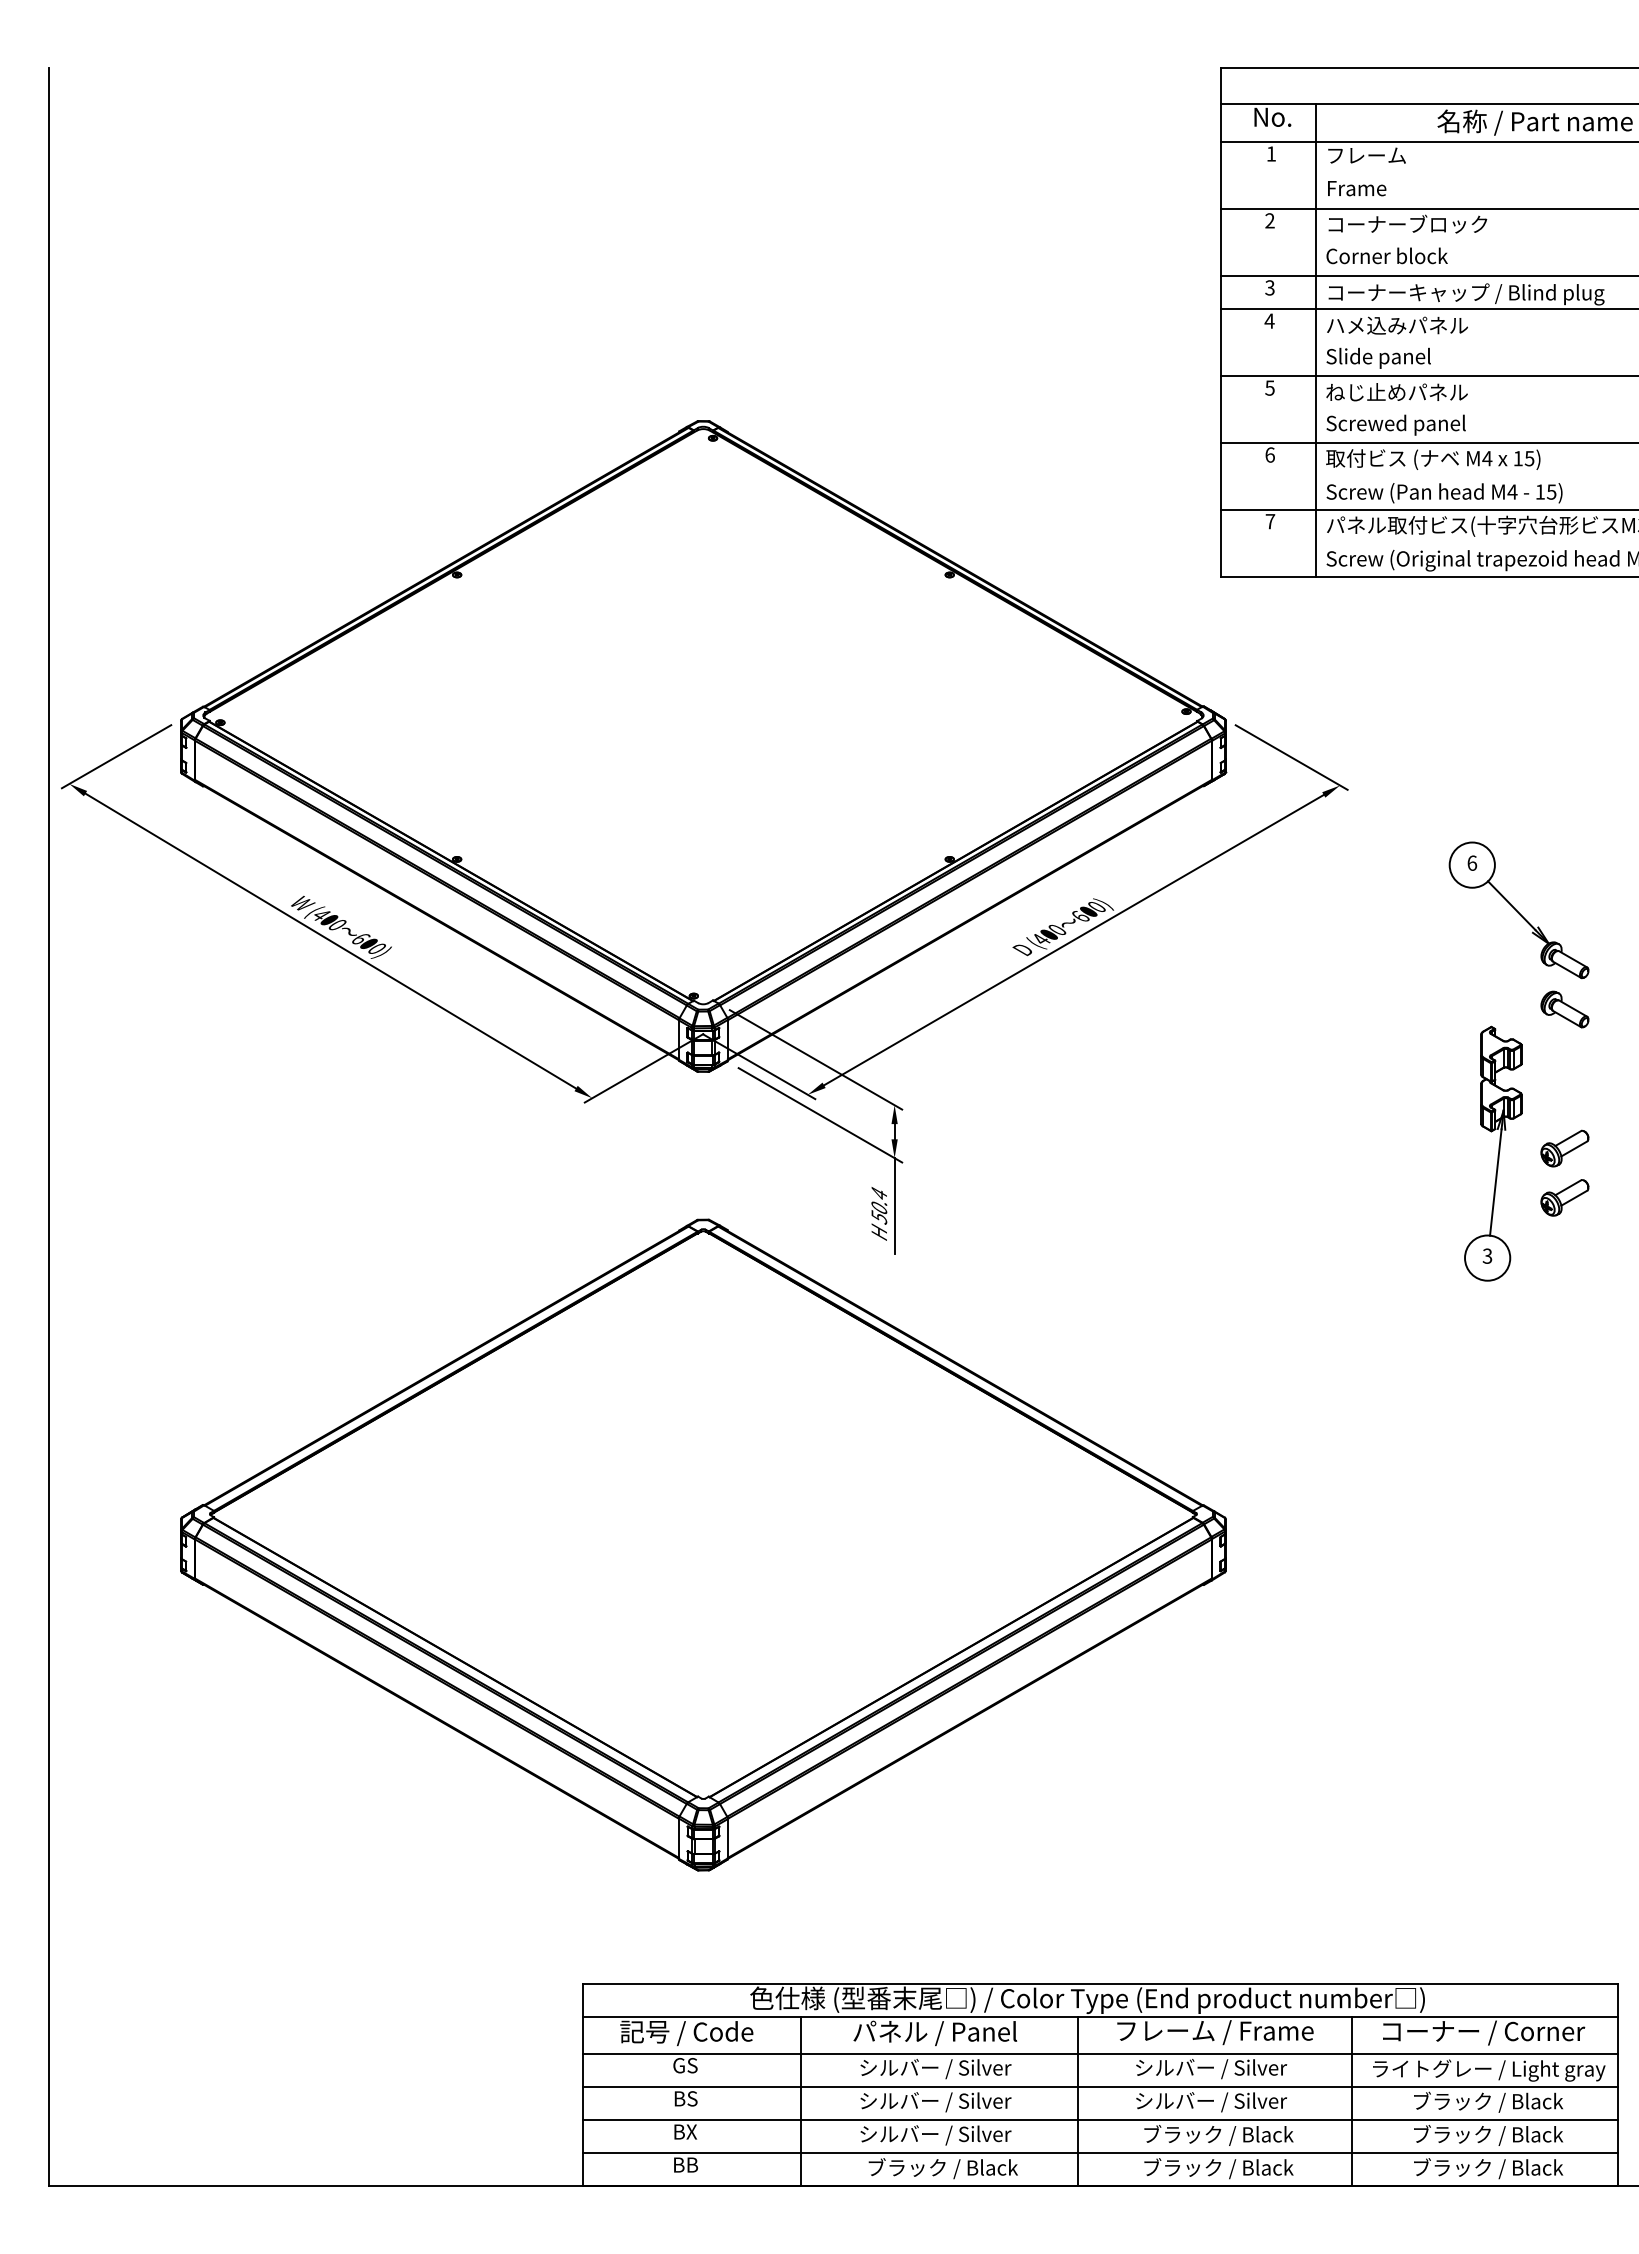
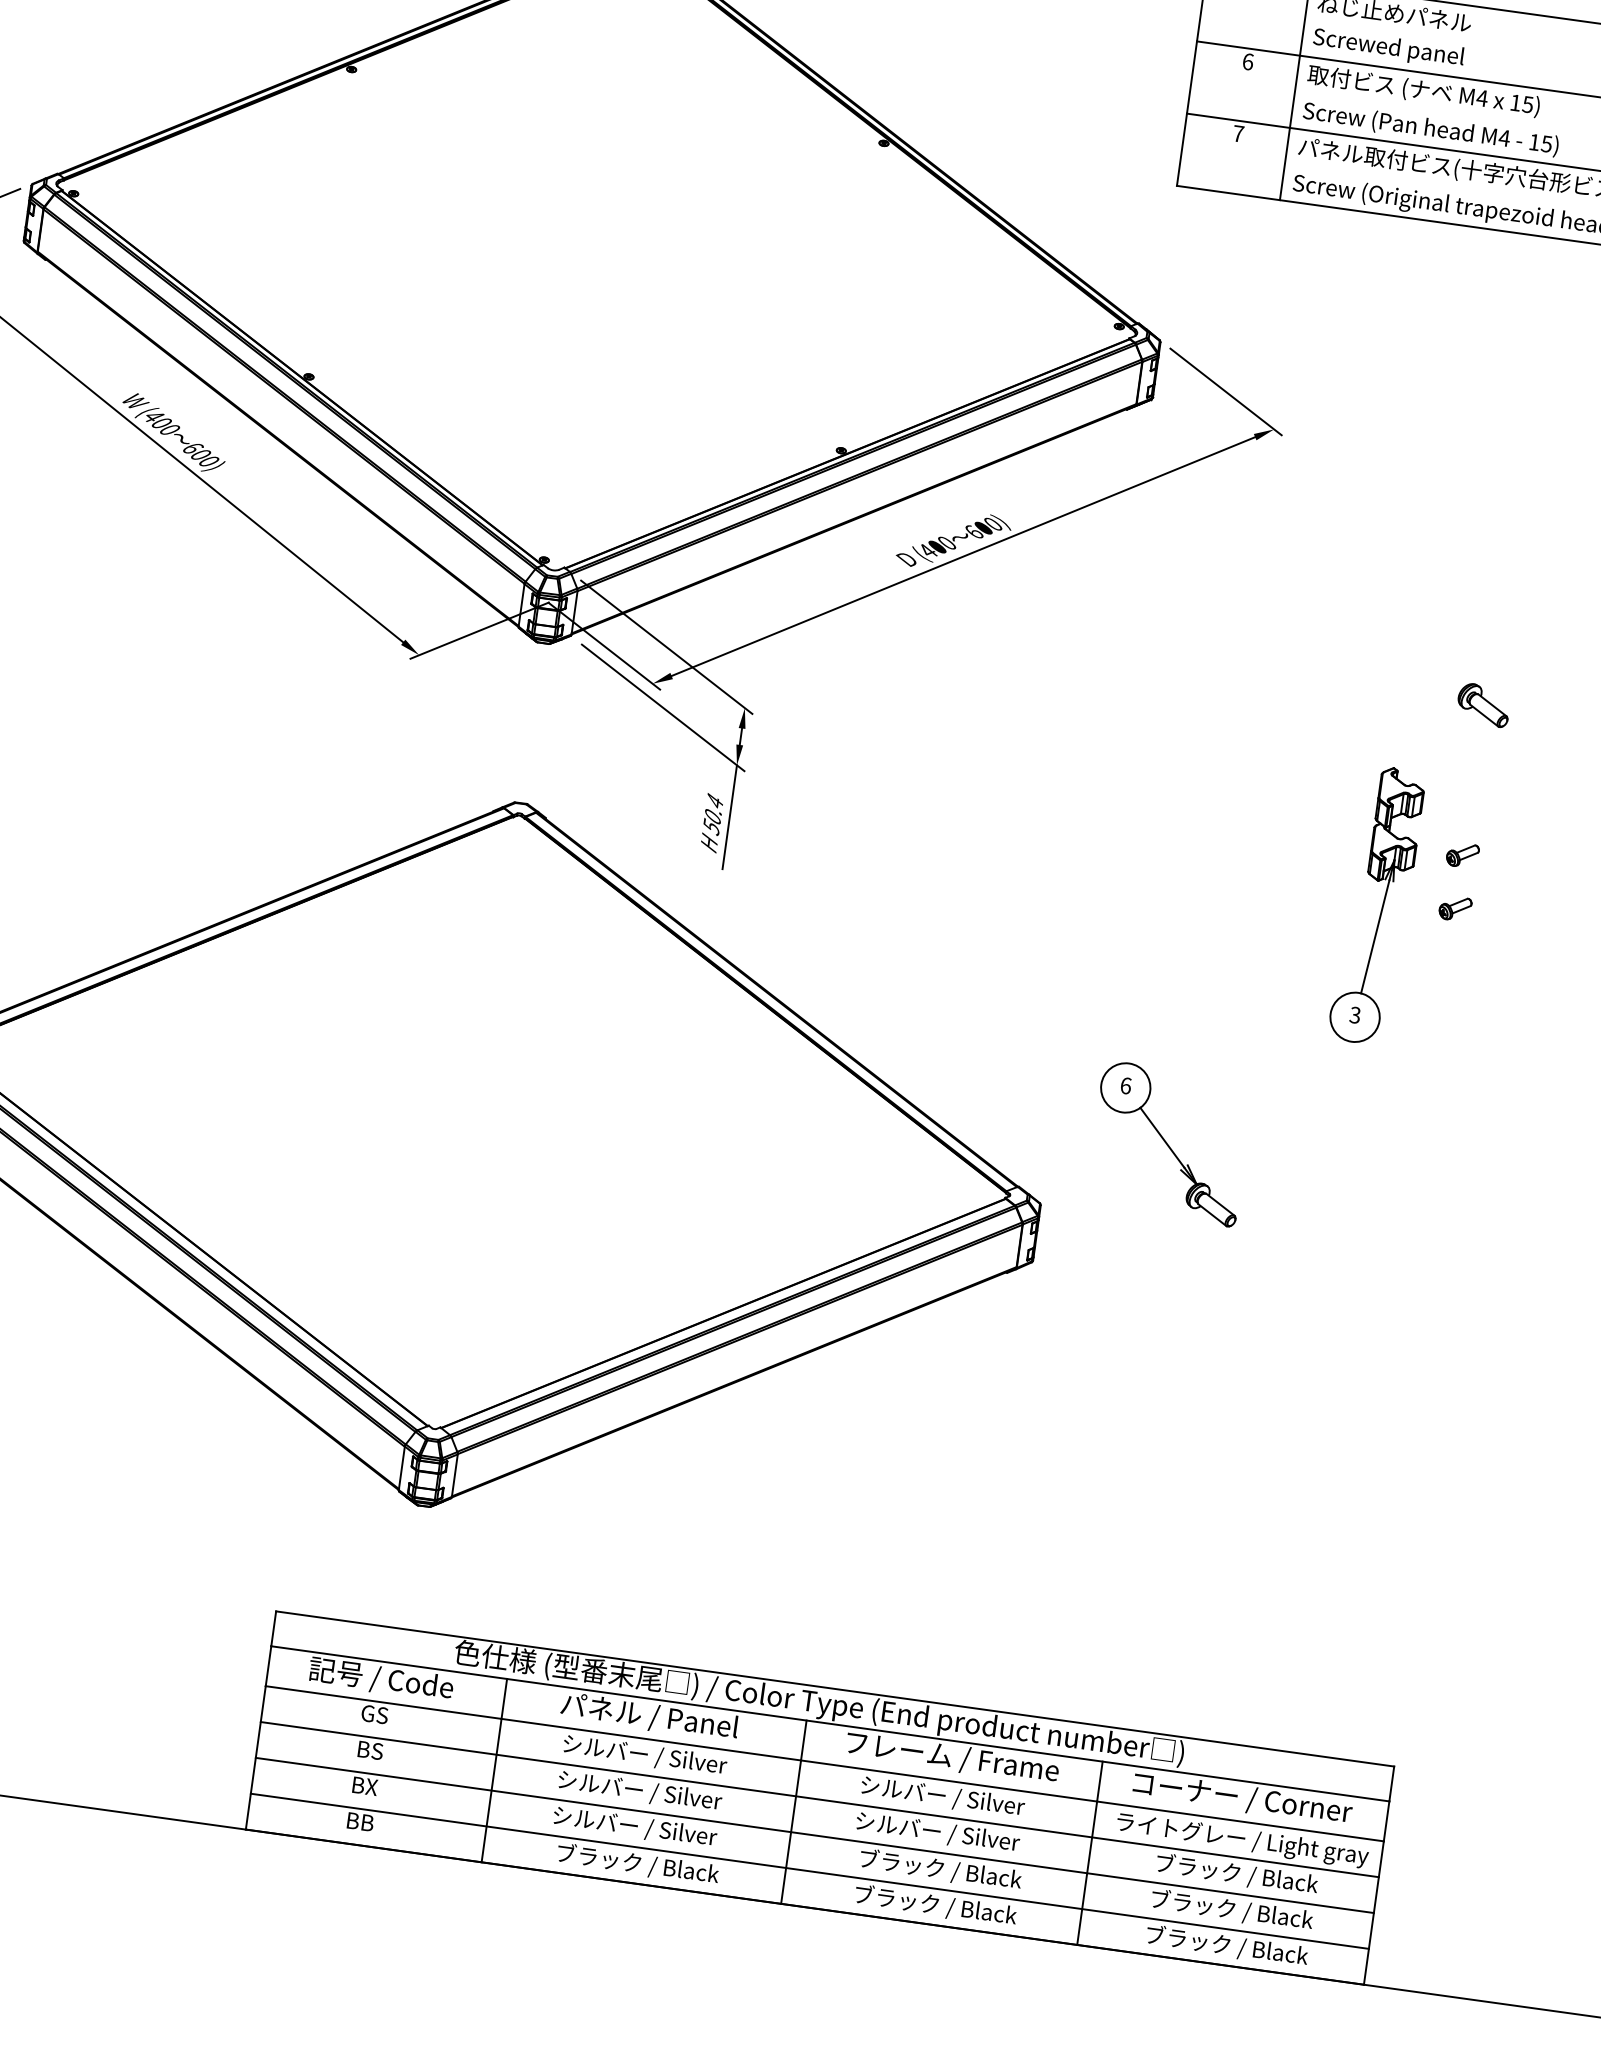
part: (1518, 910) -> (1168, 1143), moved
part: (1564, 1148) -> (1462, 855), size x0.6
part: (1493, 1153) -> (1377, 905), moved
part: (1564, 1197) -> (1454, 908), size x0.6

